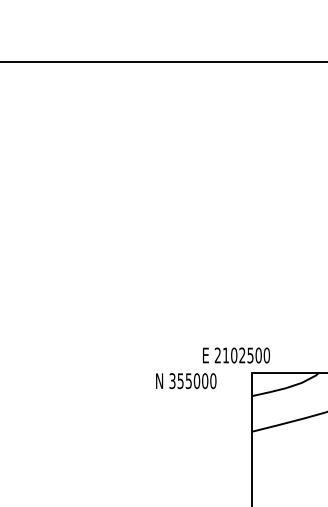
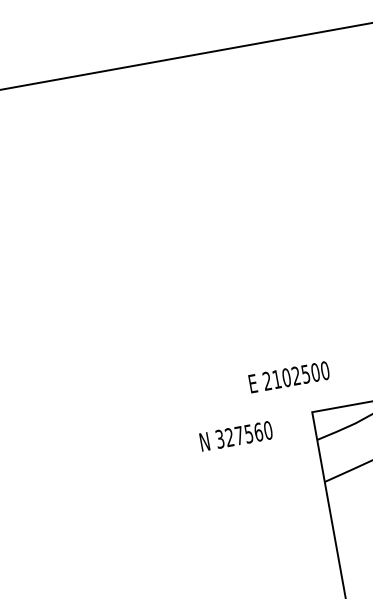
text: (236, 355) -> (289, 377), moved
text: (192, 381) -> (243, 435), 355000 -> 327560

